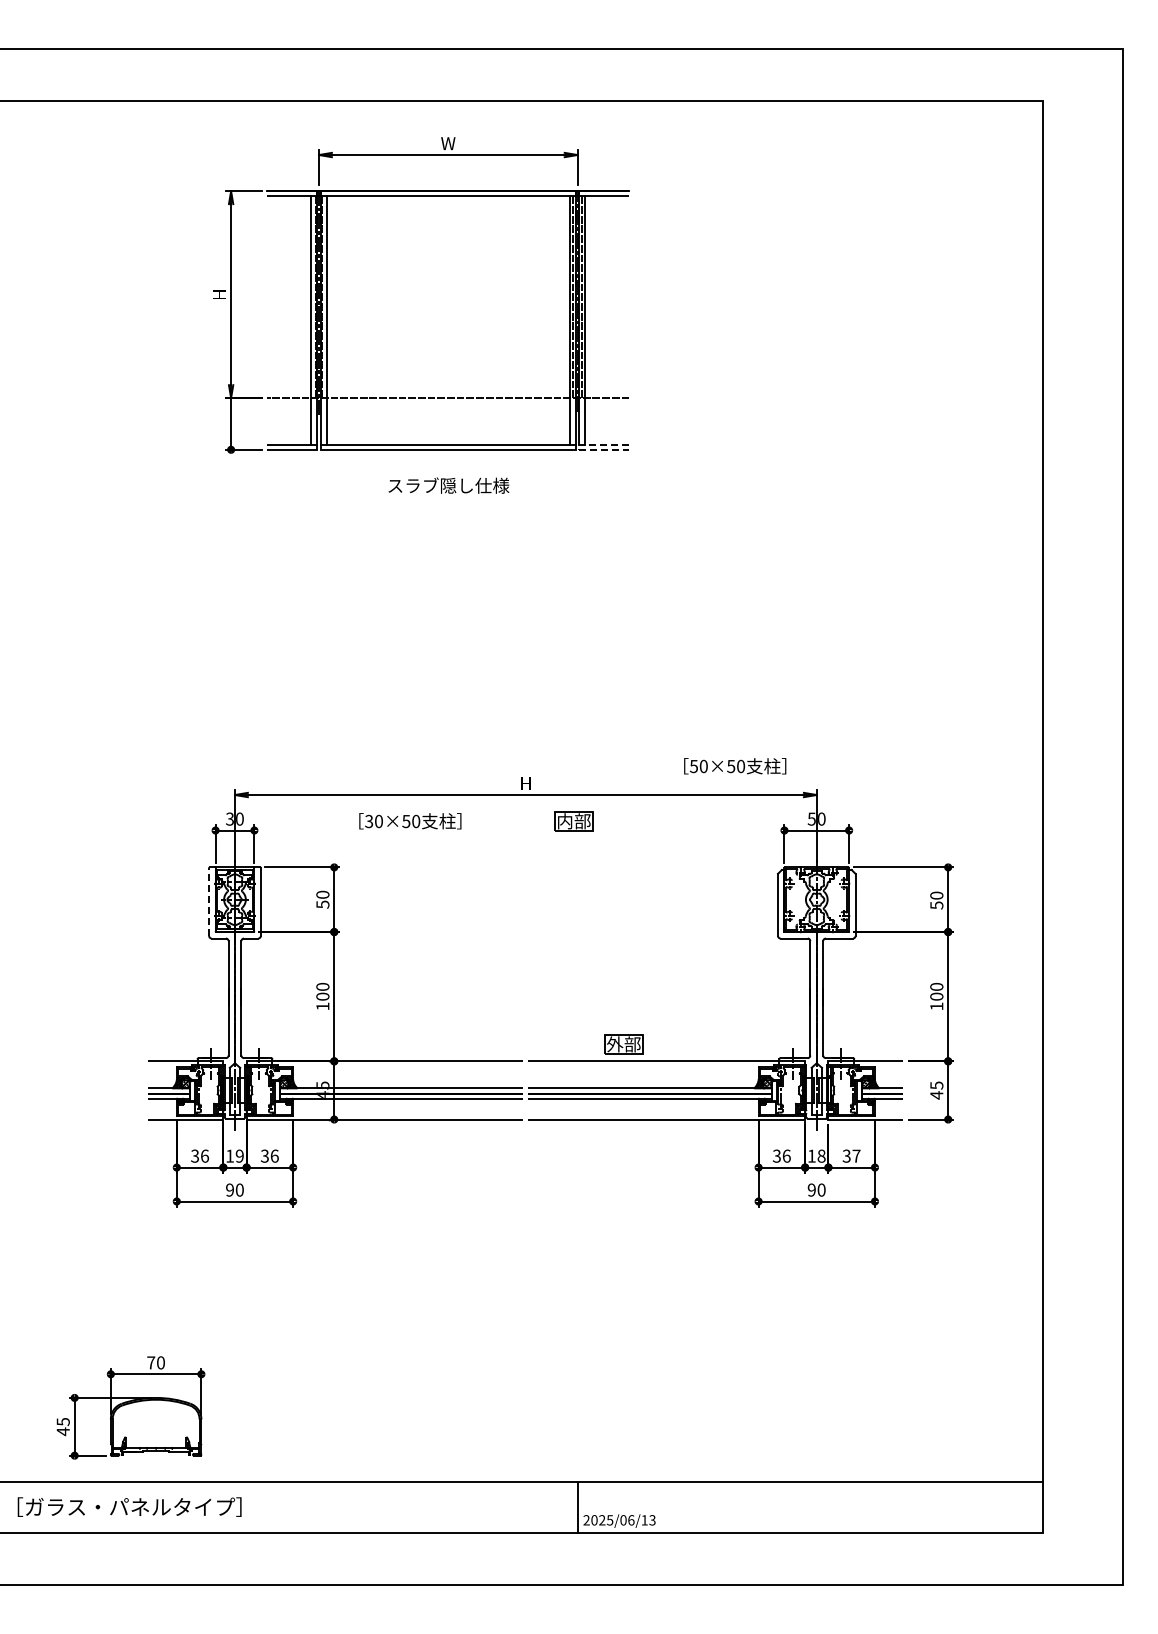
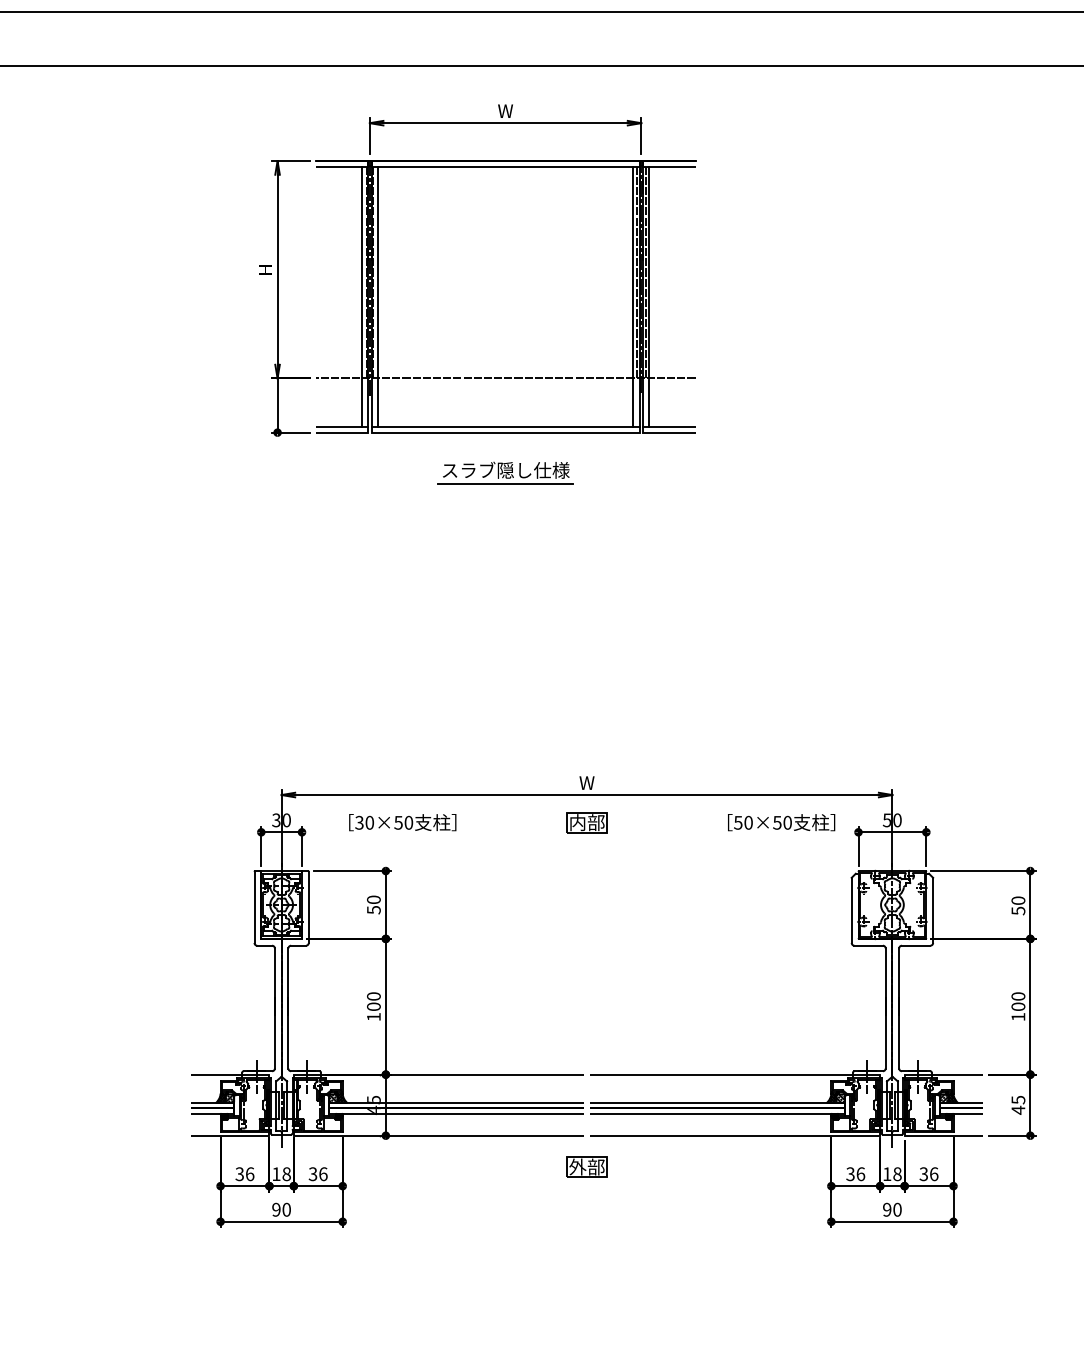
line: (579, 447) -> (643, 430), dashed -> solid
line: (447, 498) -> (504, 483), added
text: (735, 766) -> (781, 822), moved
text: (525, 783) -> (586, 782), H -> W
text: (410, 821) -> (402, 822), moved
part: (573, 821) -> (586, 822), moved
line: (209, 902) -> (254, 907), dashed -> solid
part: (623, 1044) -> (586, 1167), moved
text: (239, 1155) -> (286, 1173), 19 -> 18
text: (856, 1155) -> (934, 1173), 37 -> 36

